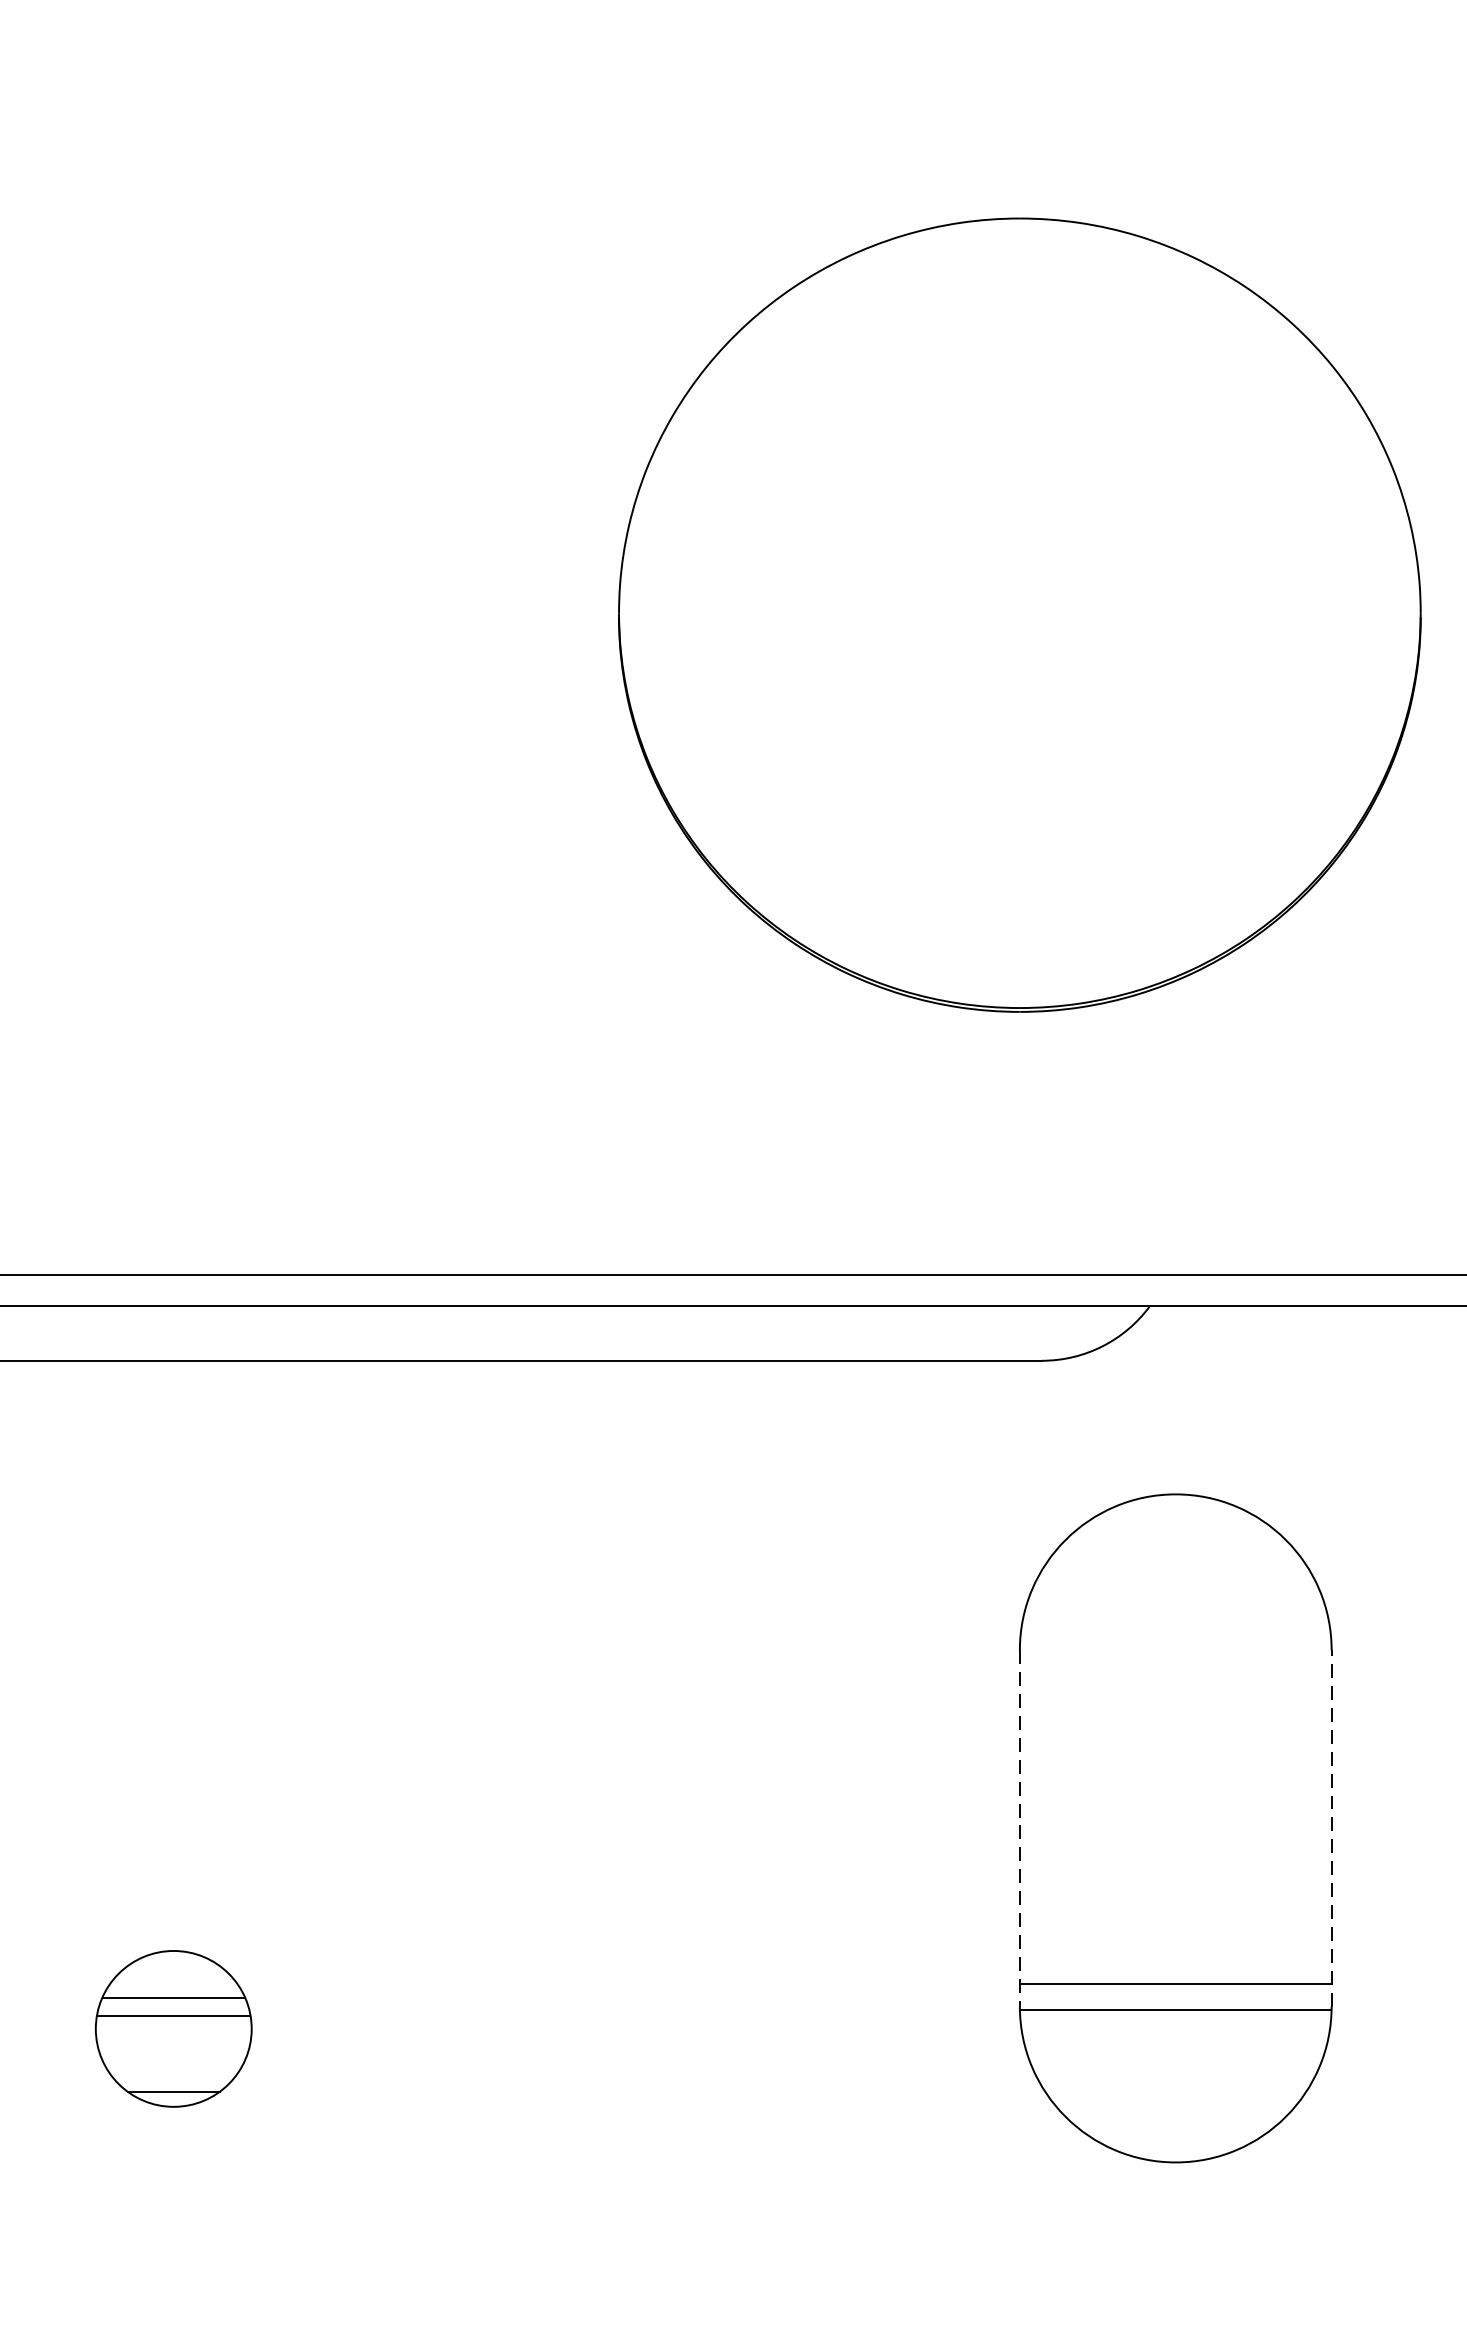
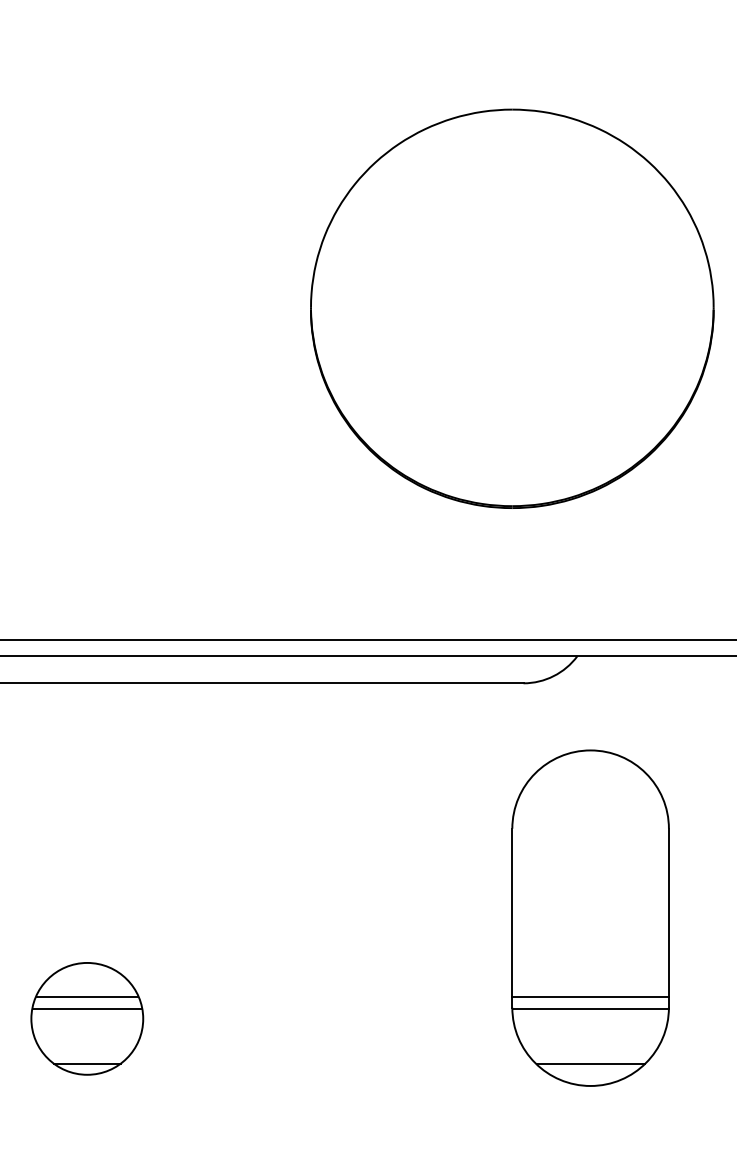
line: (1330, 1826) -> (668, 917), dashed -> solid
line: (1020, 1828) -> (512, 918), dashed -> solid
part: (174, 2028) -> (87, 1018), size x1.43
line: (1175, 2117) -> (590, 1063), added

